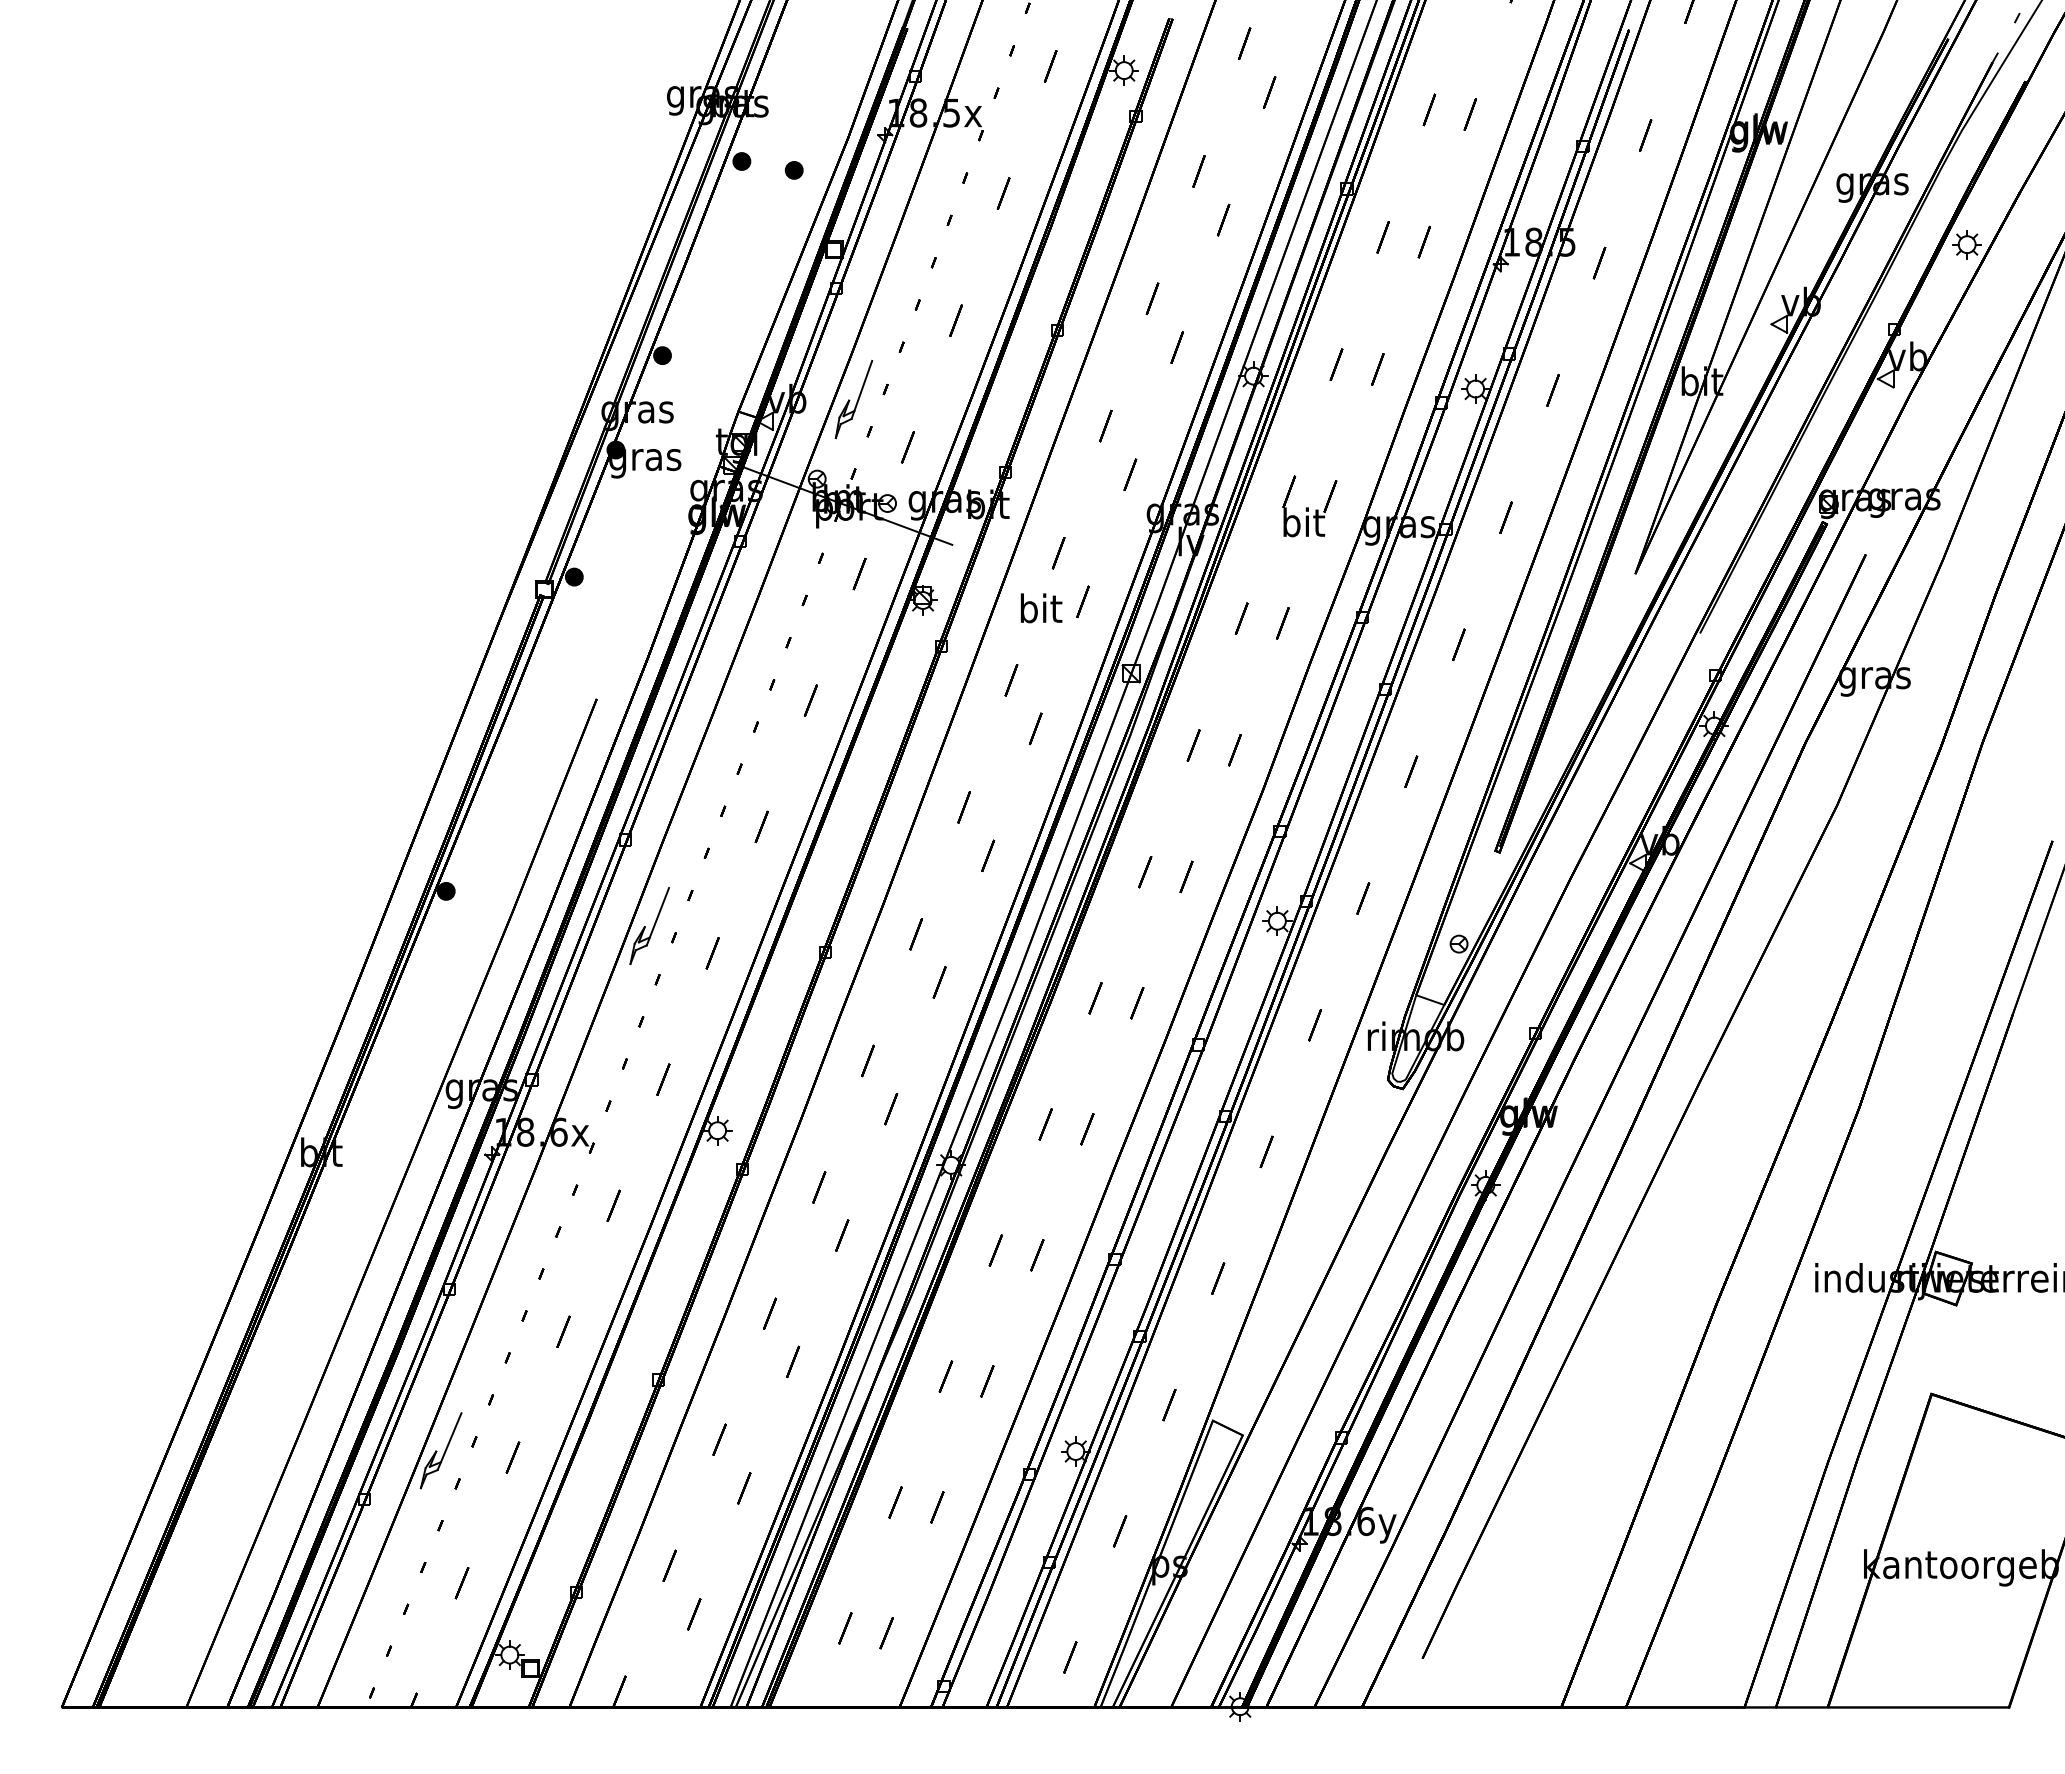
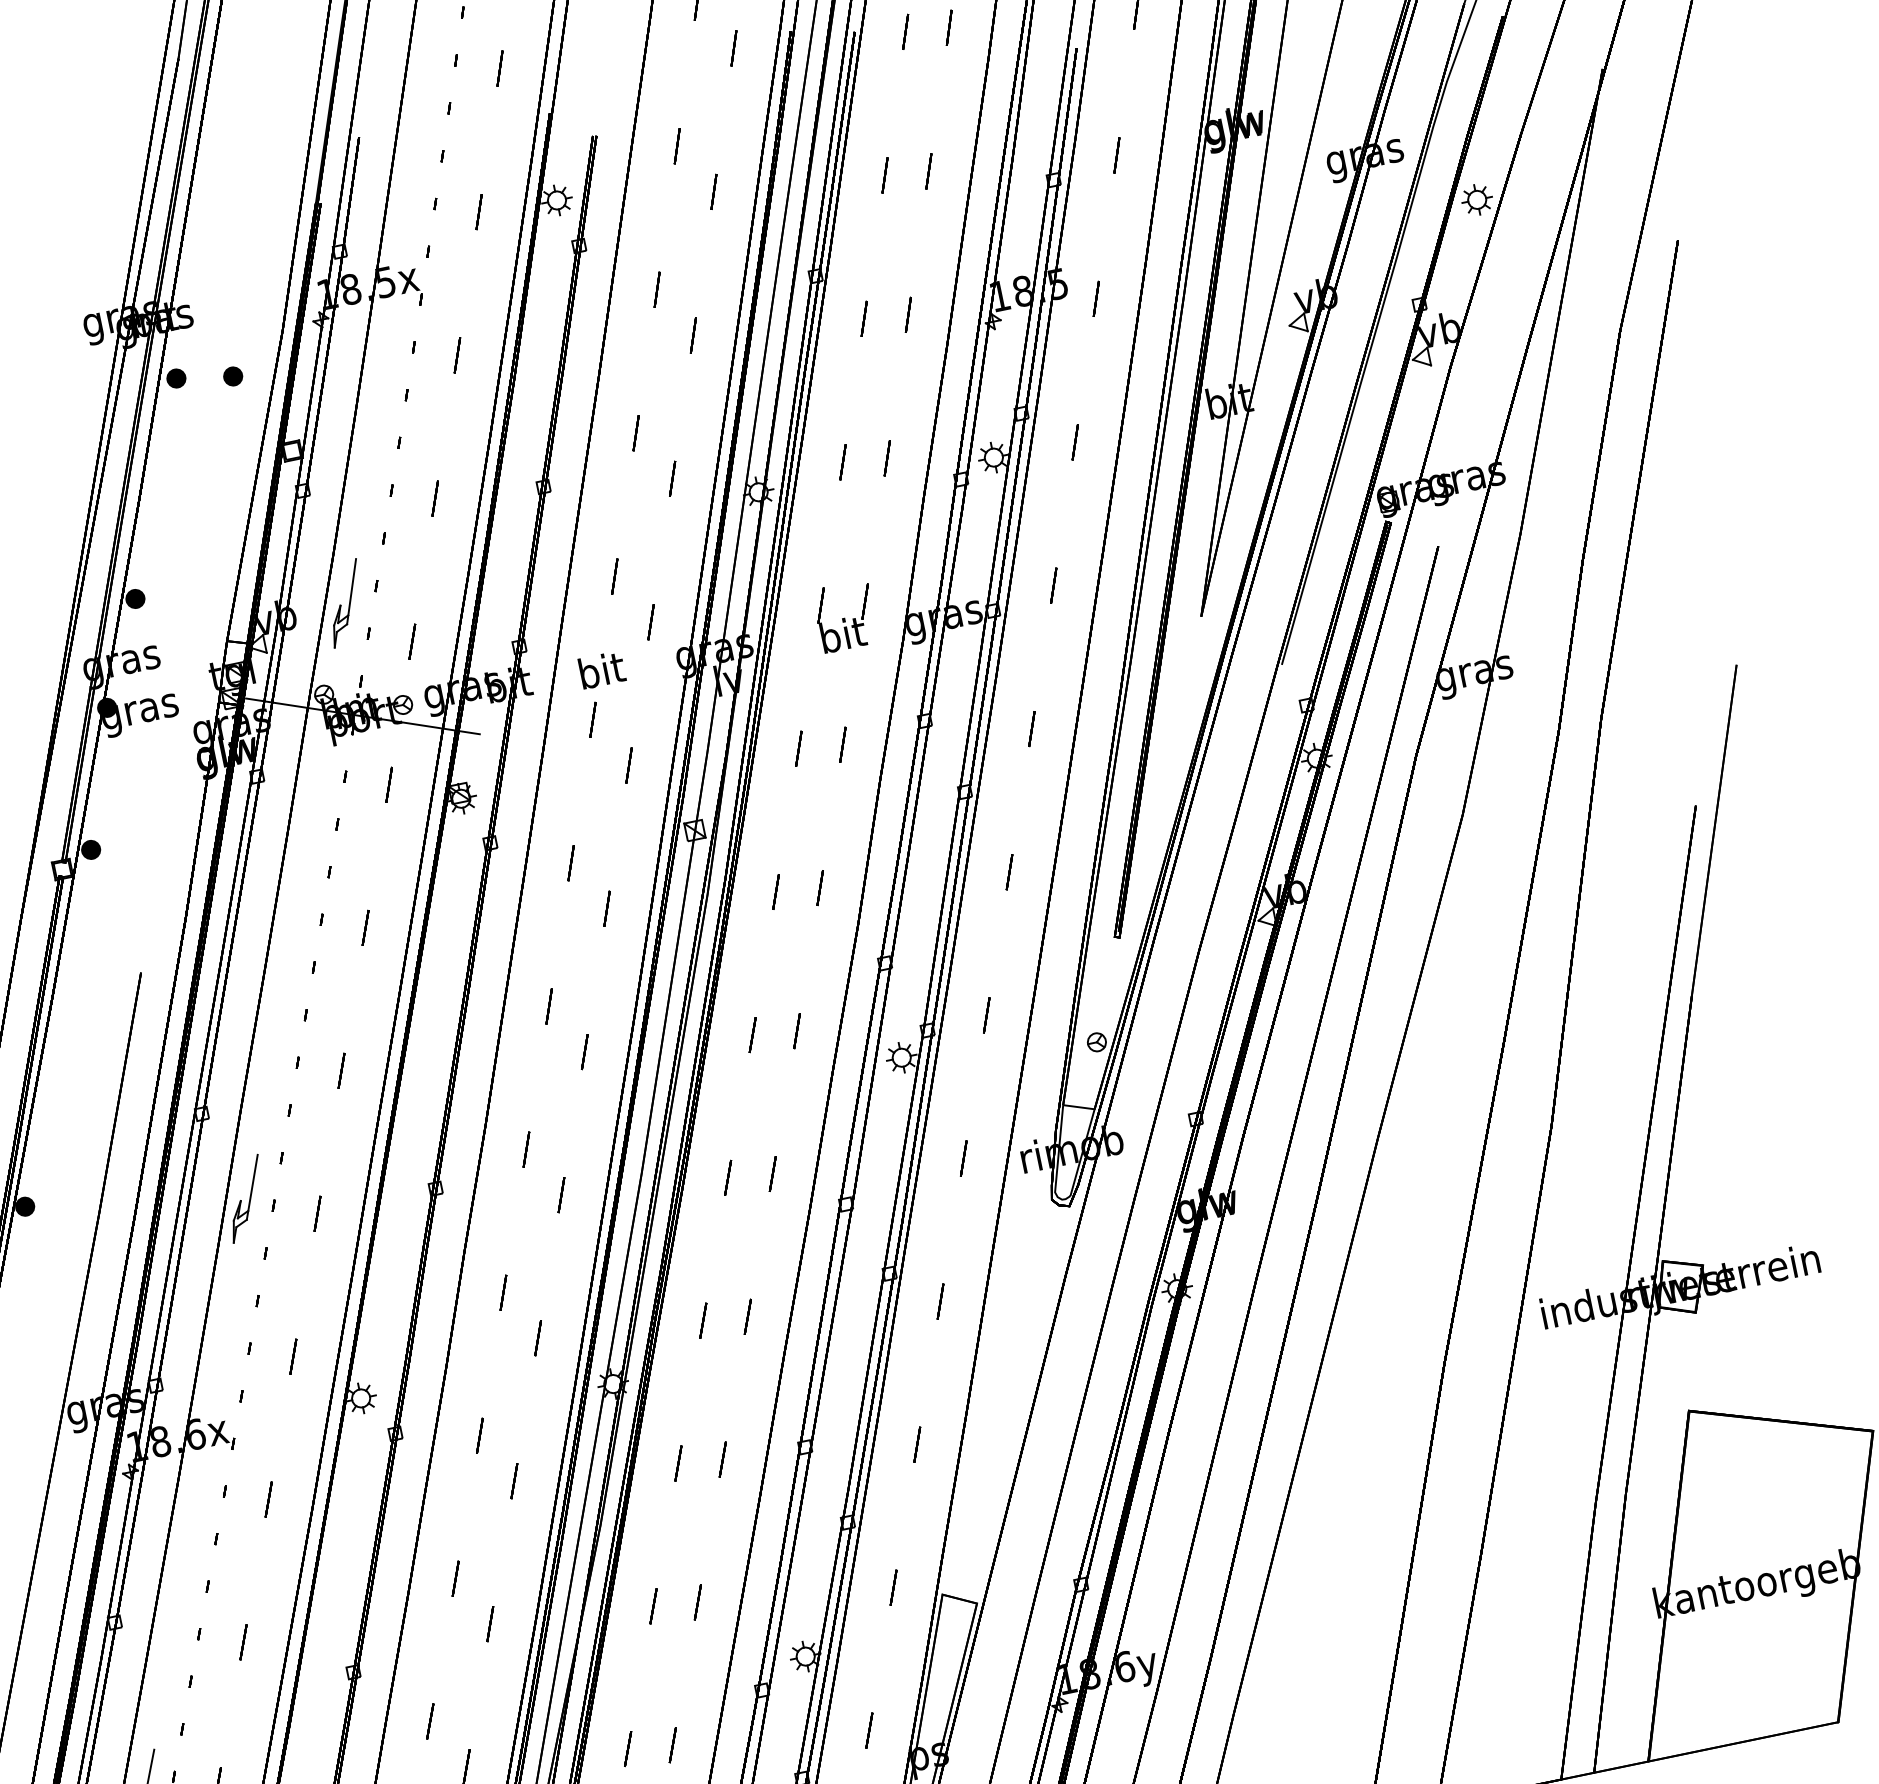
text: (1041, 608) -> (602, 670), moved

